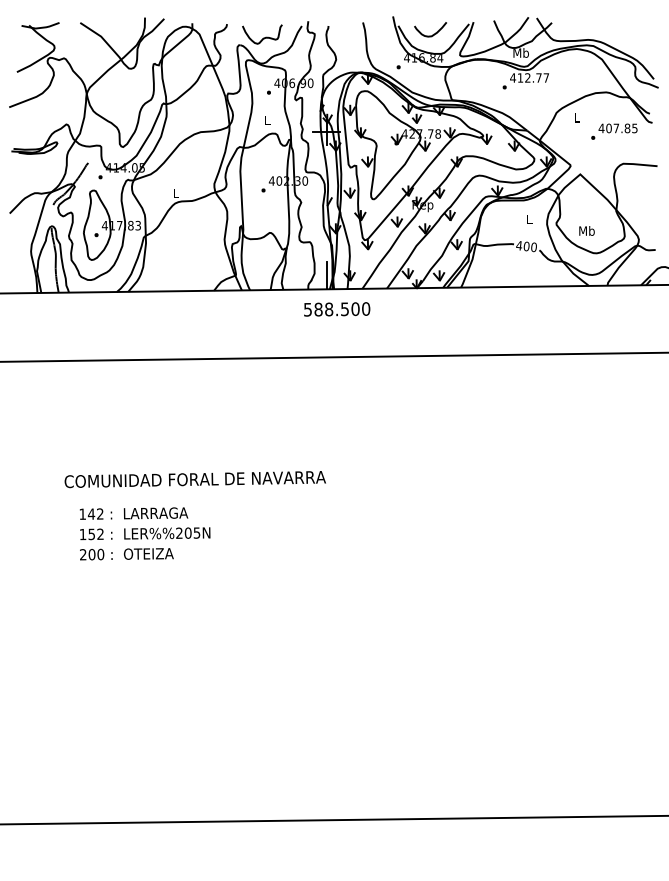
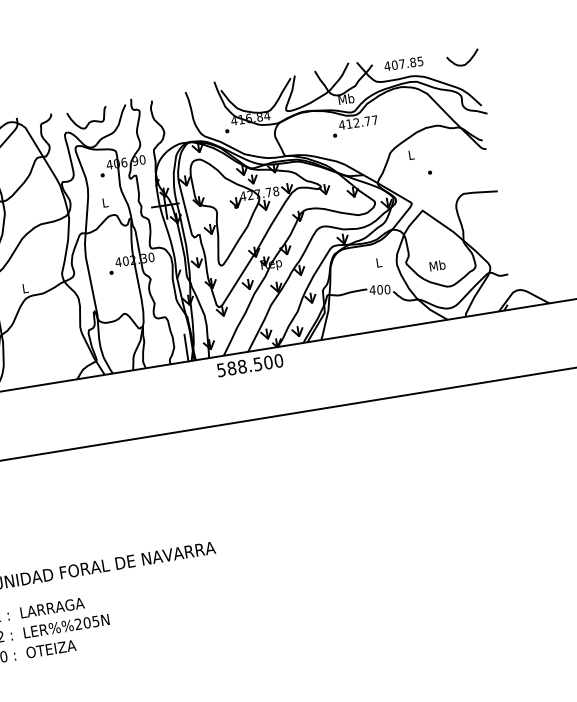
curve: (432, 34) -> (465, 62), moved
text: (617, 128) -> (403, 64), moved
text: (337, 309) -> (250, 365), moved

